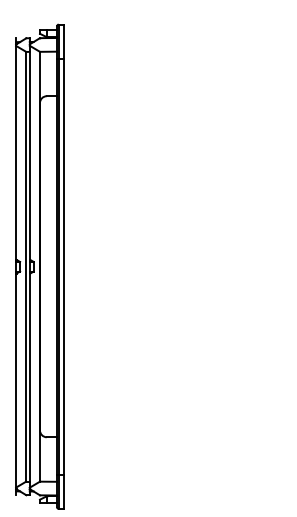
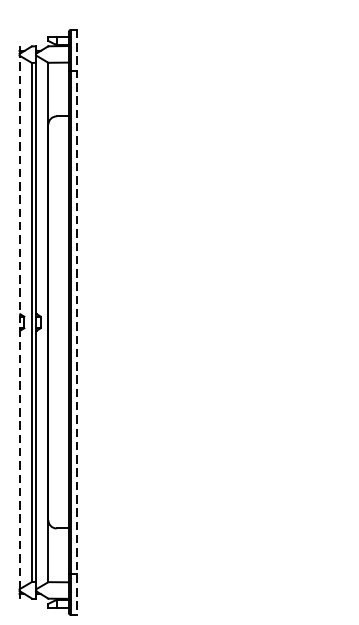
line: (16, 266) -> (20, 322), solid -> dashed
line: (63, 267) -> (76, 323), solid -> dashed

